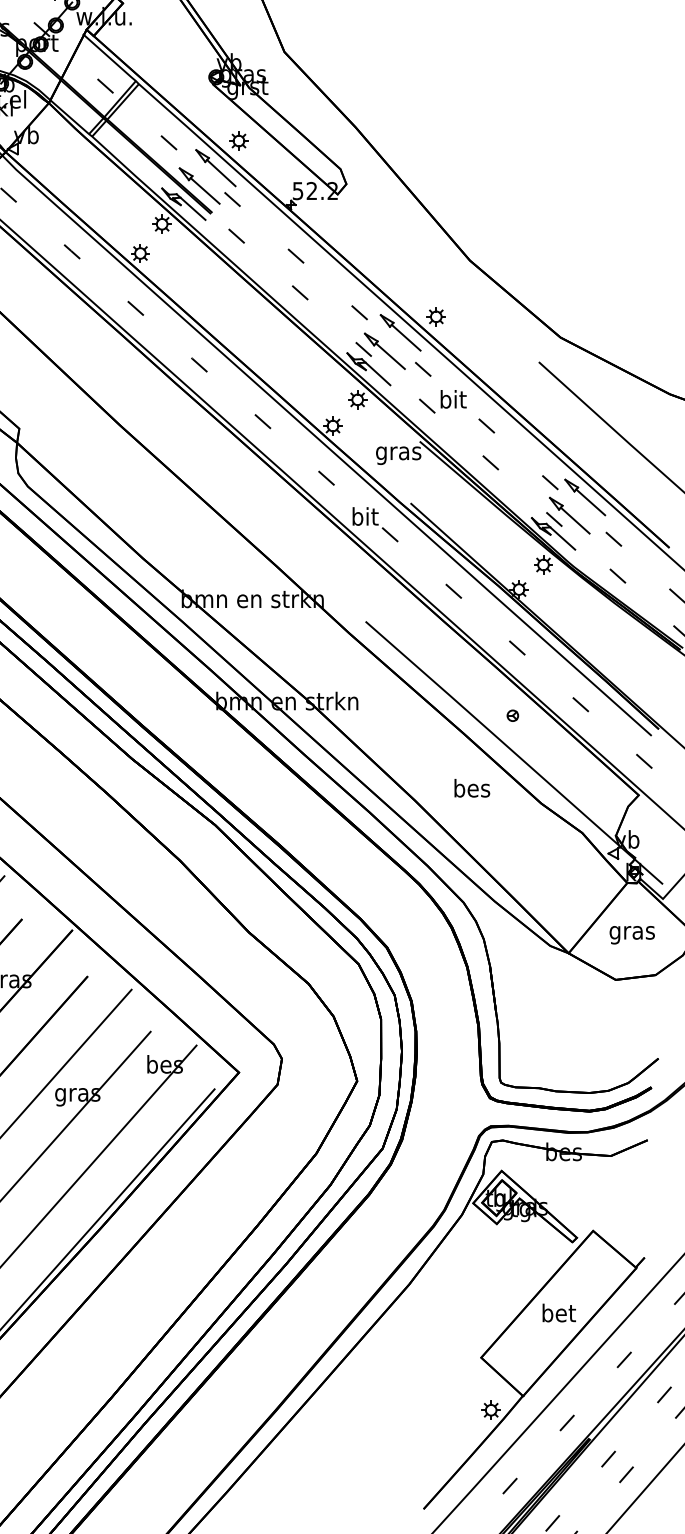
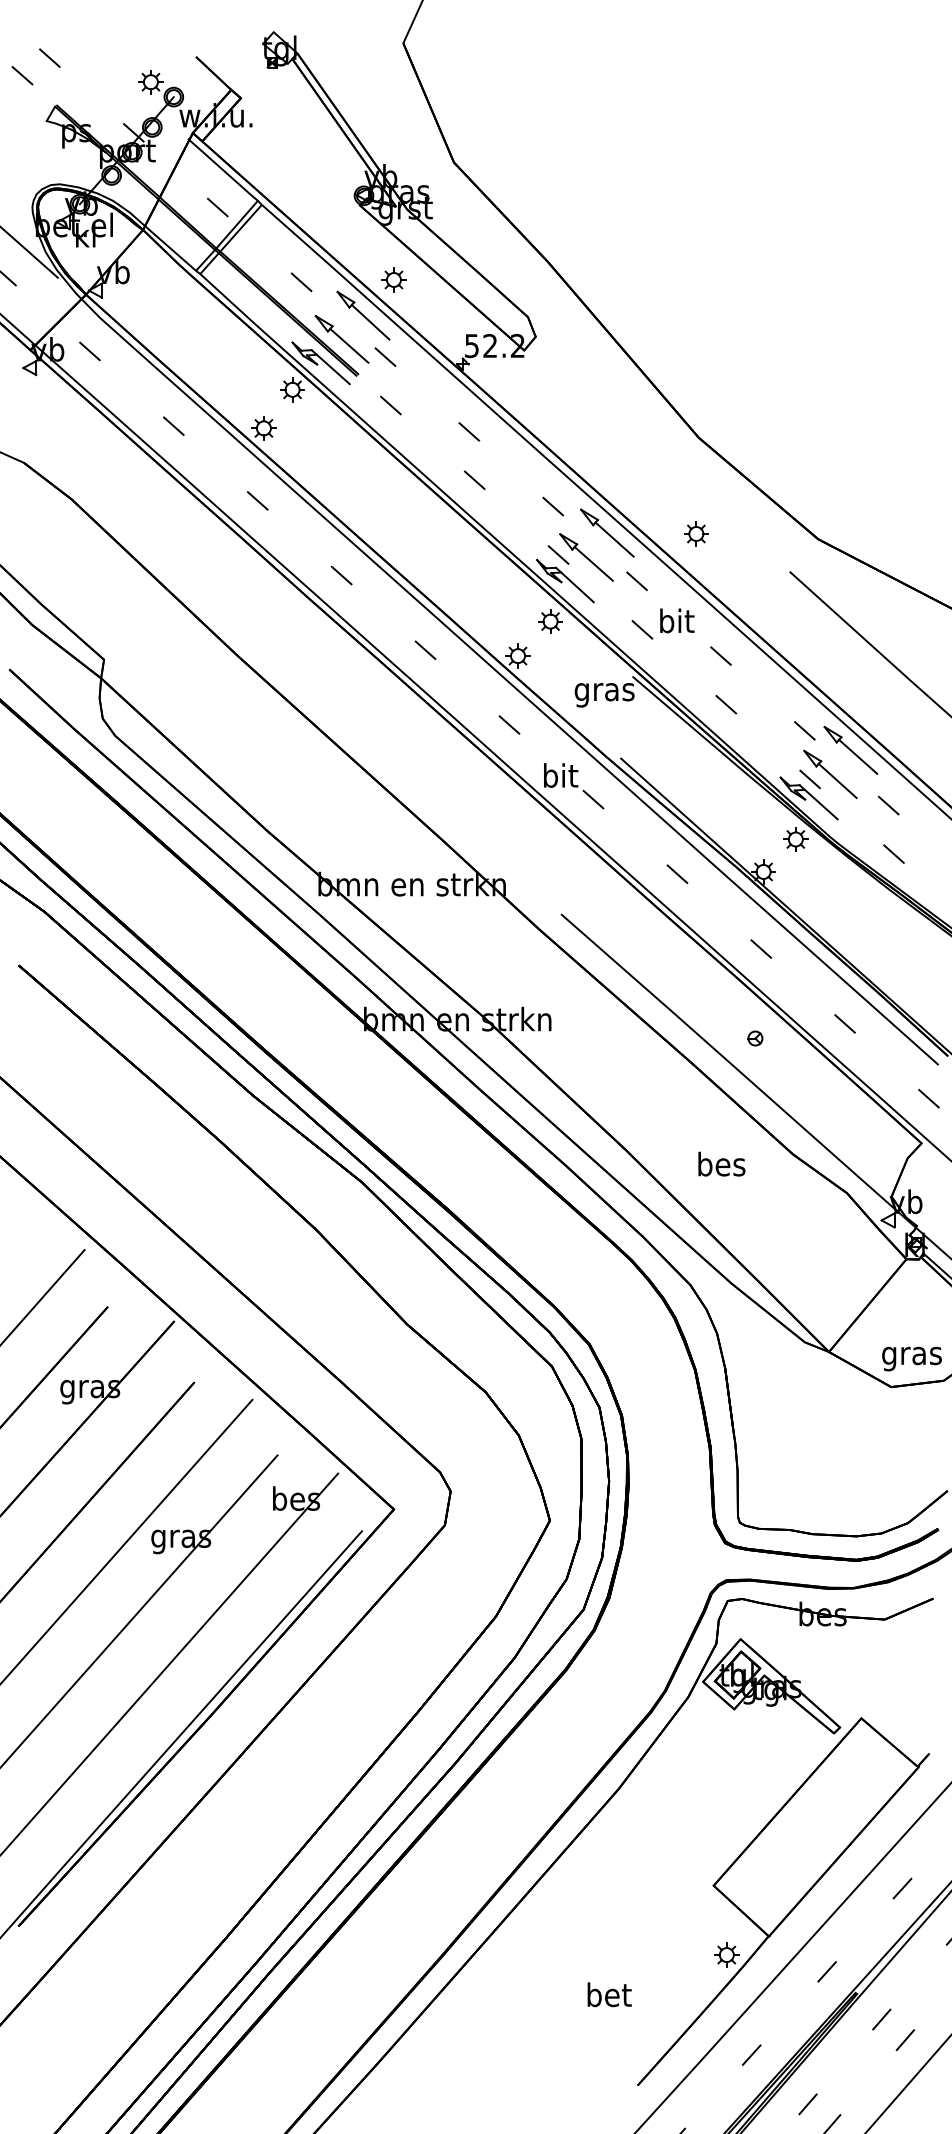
part: (436, 316) -> (696, 533), moved
text: (472, 787) -> (721, 1163), moved
text: (631, 934) -> (911, 1358), moved
text: (559, 1312) -> (609, 1994), moved

